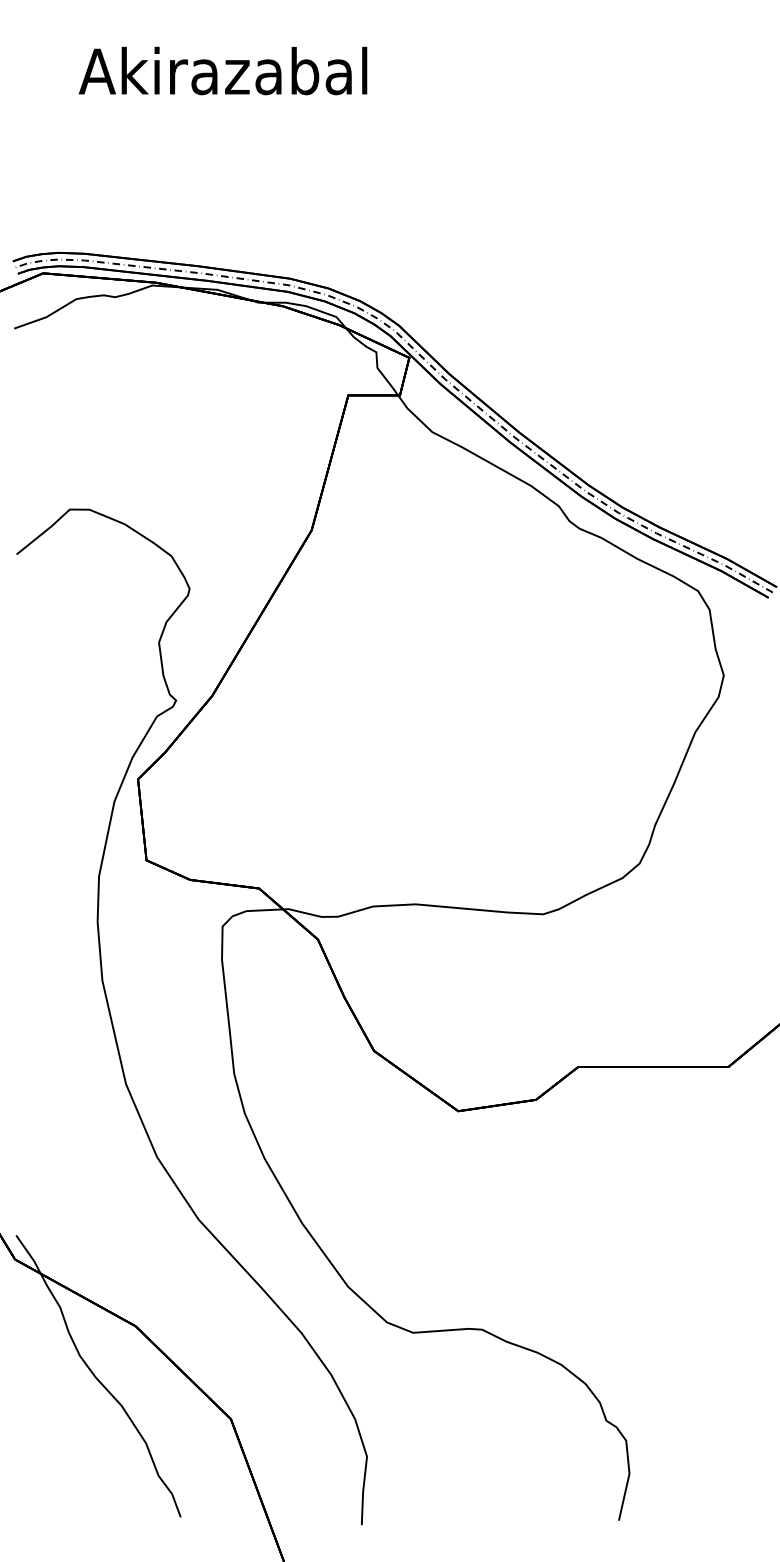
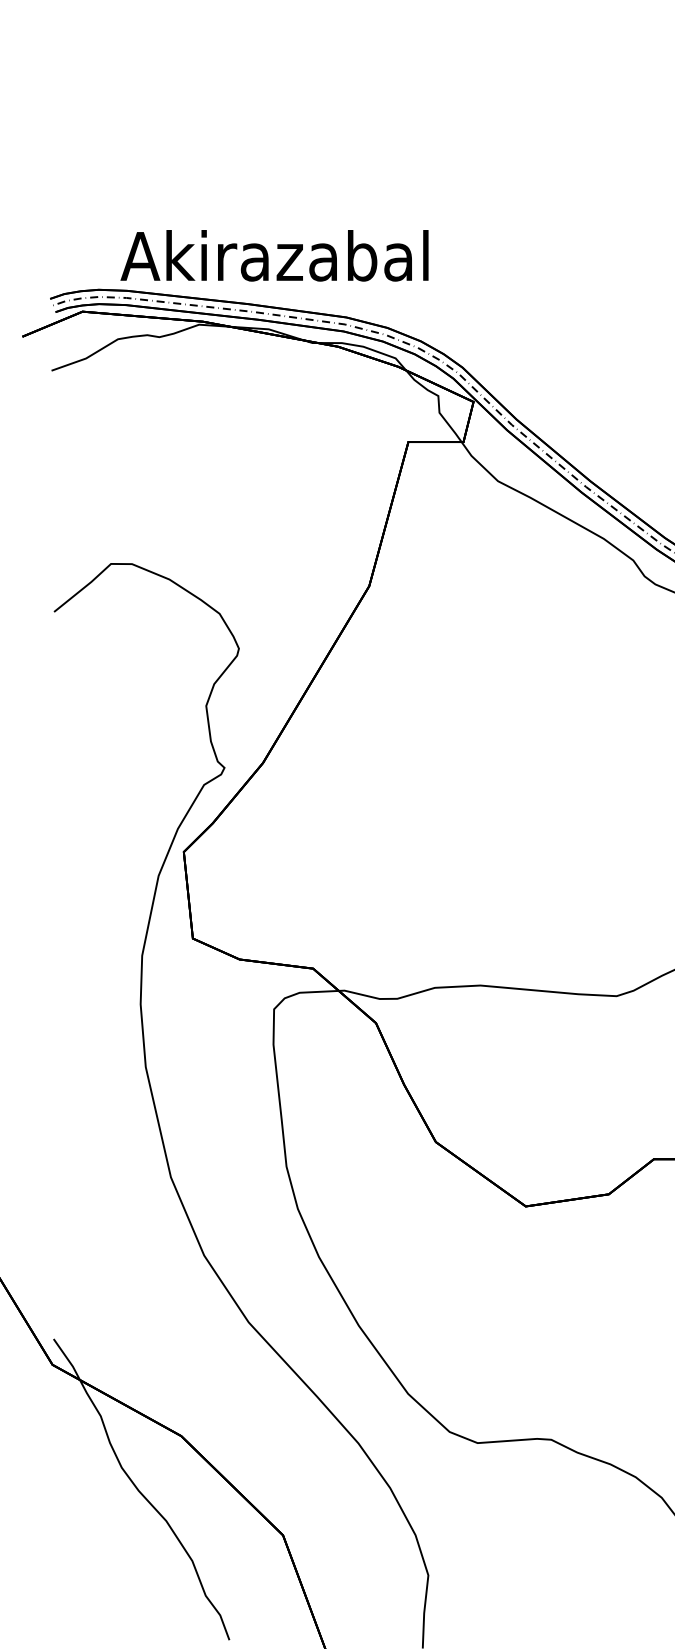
text: (222, 70) -> (274, 255), moved

